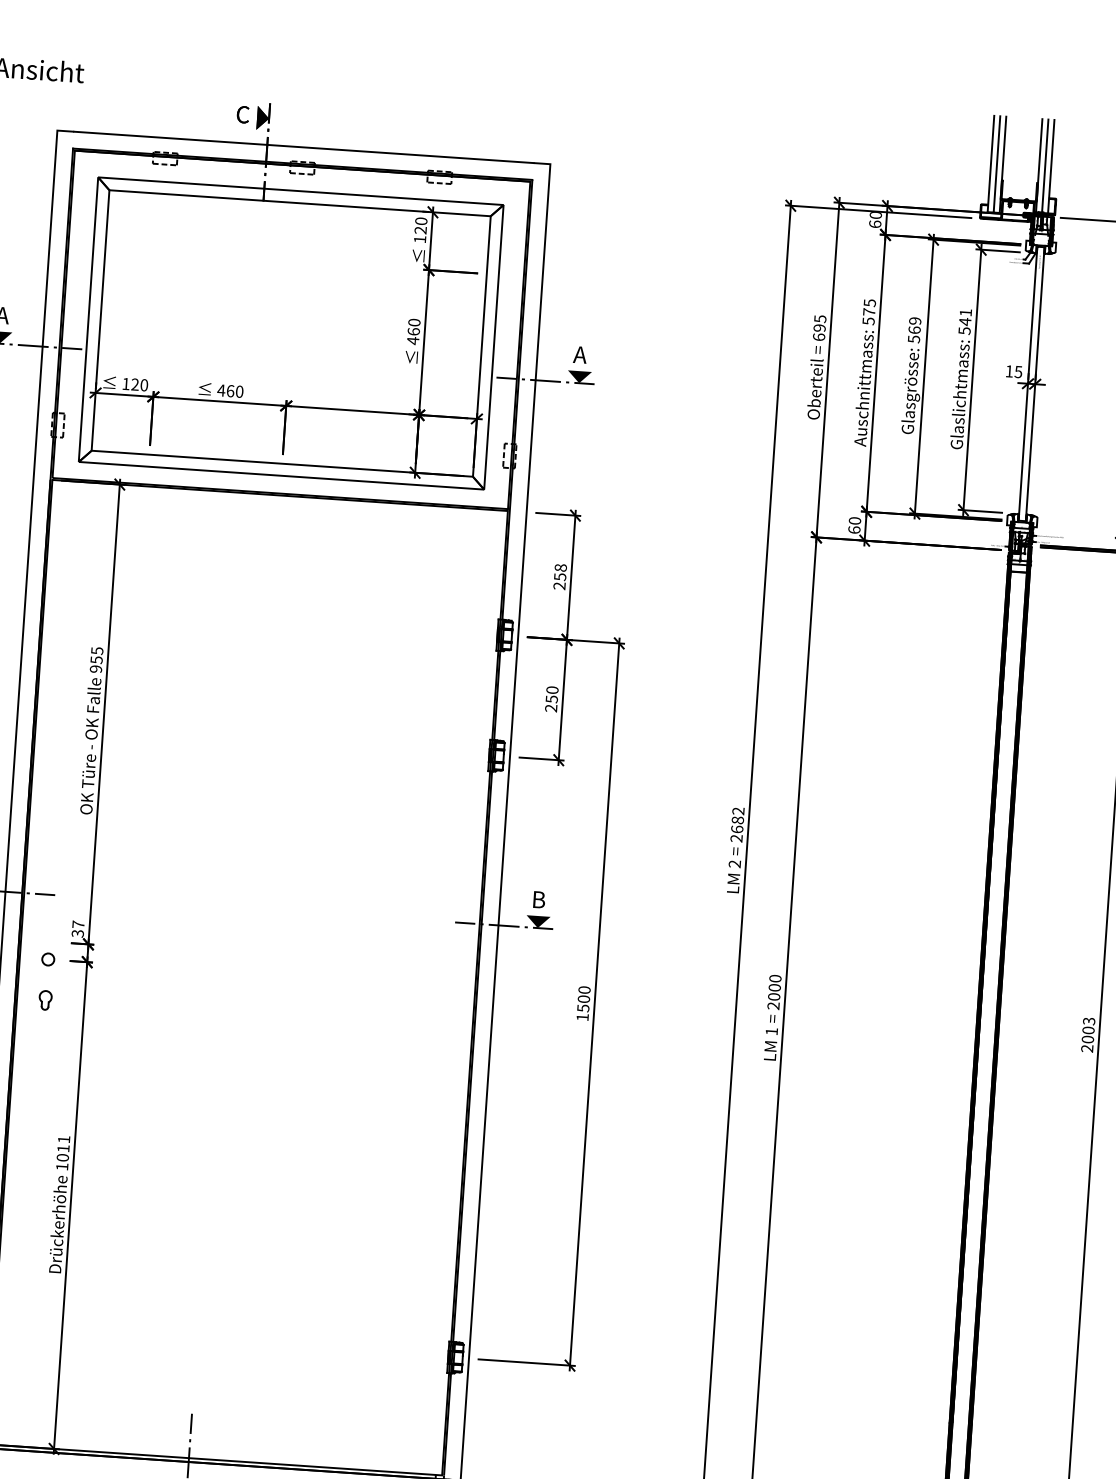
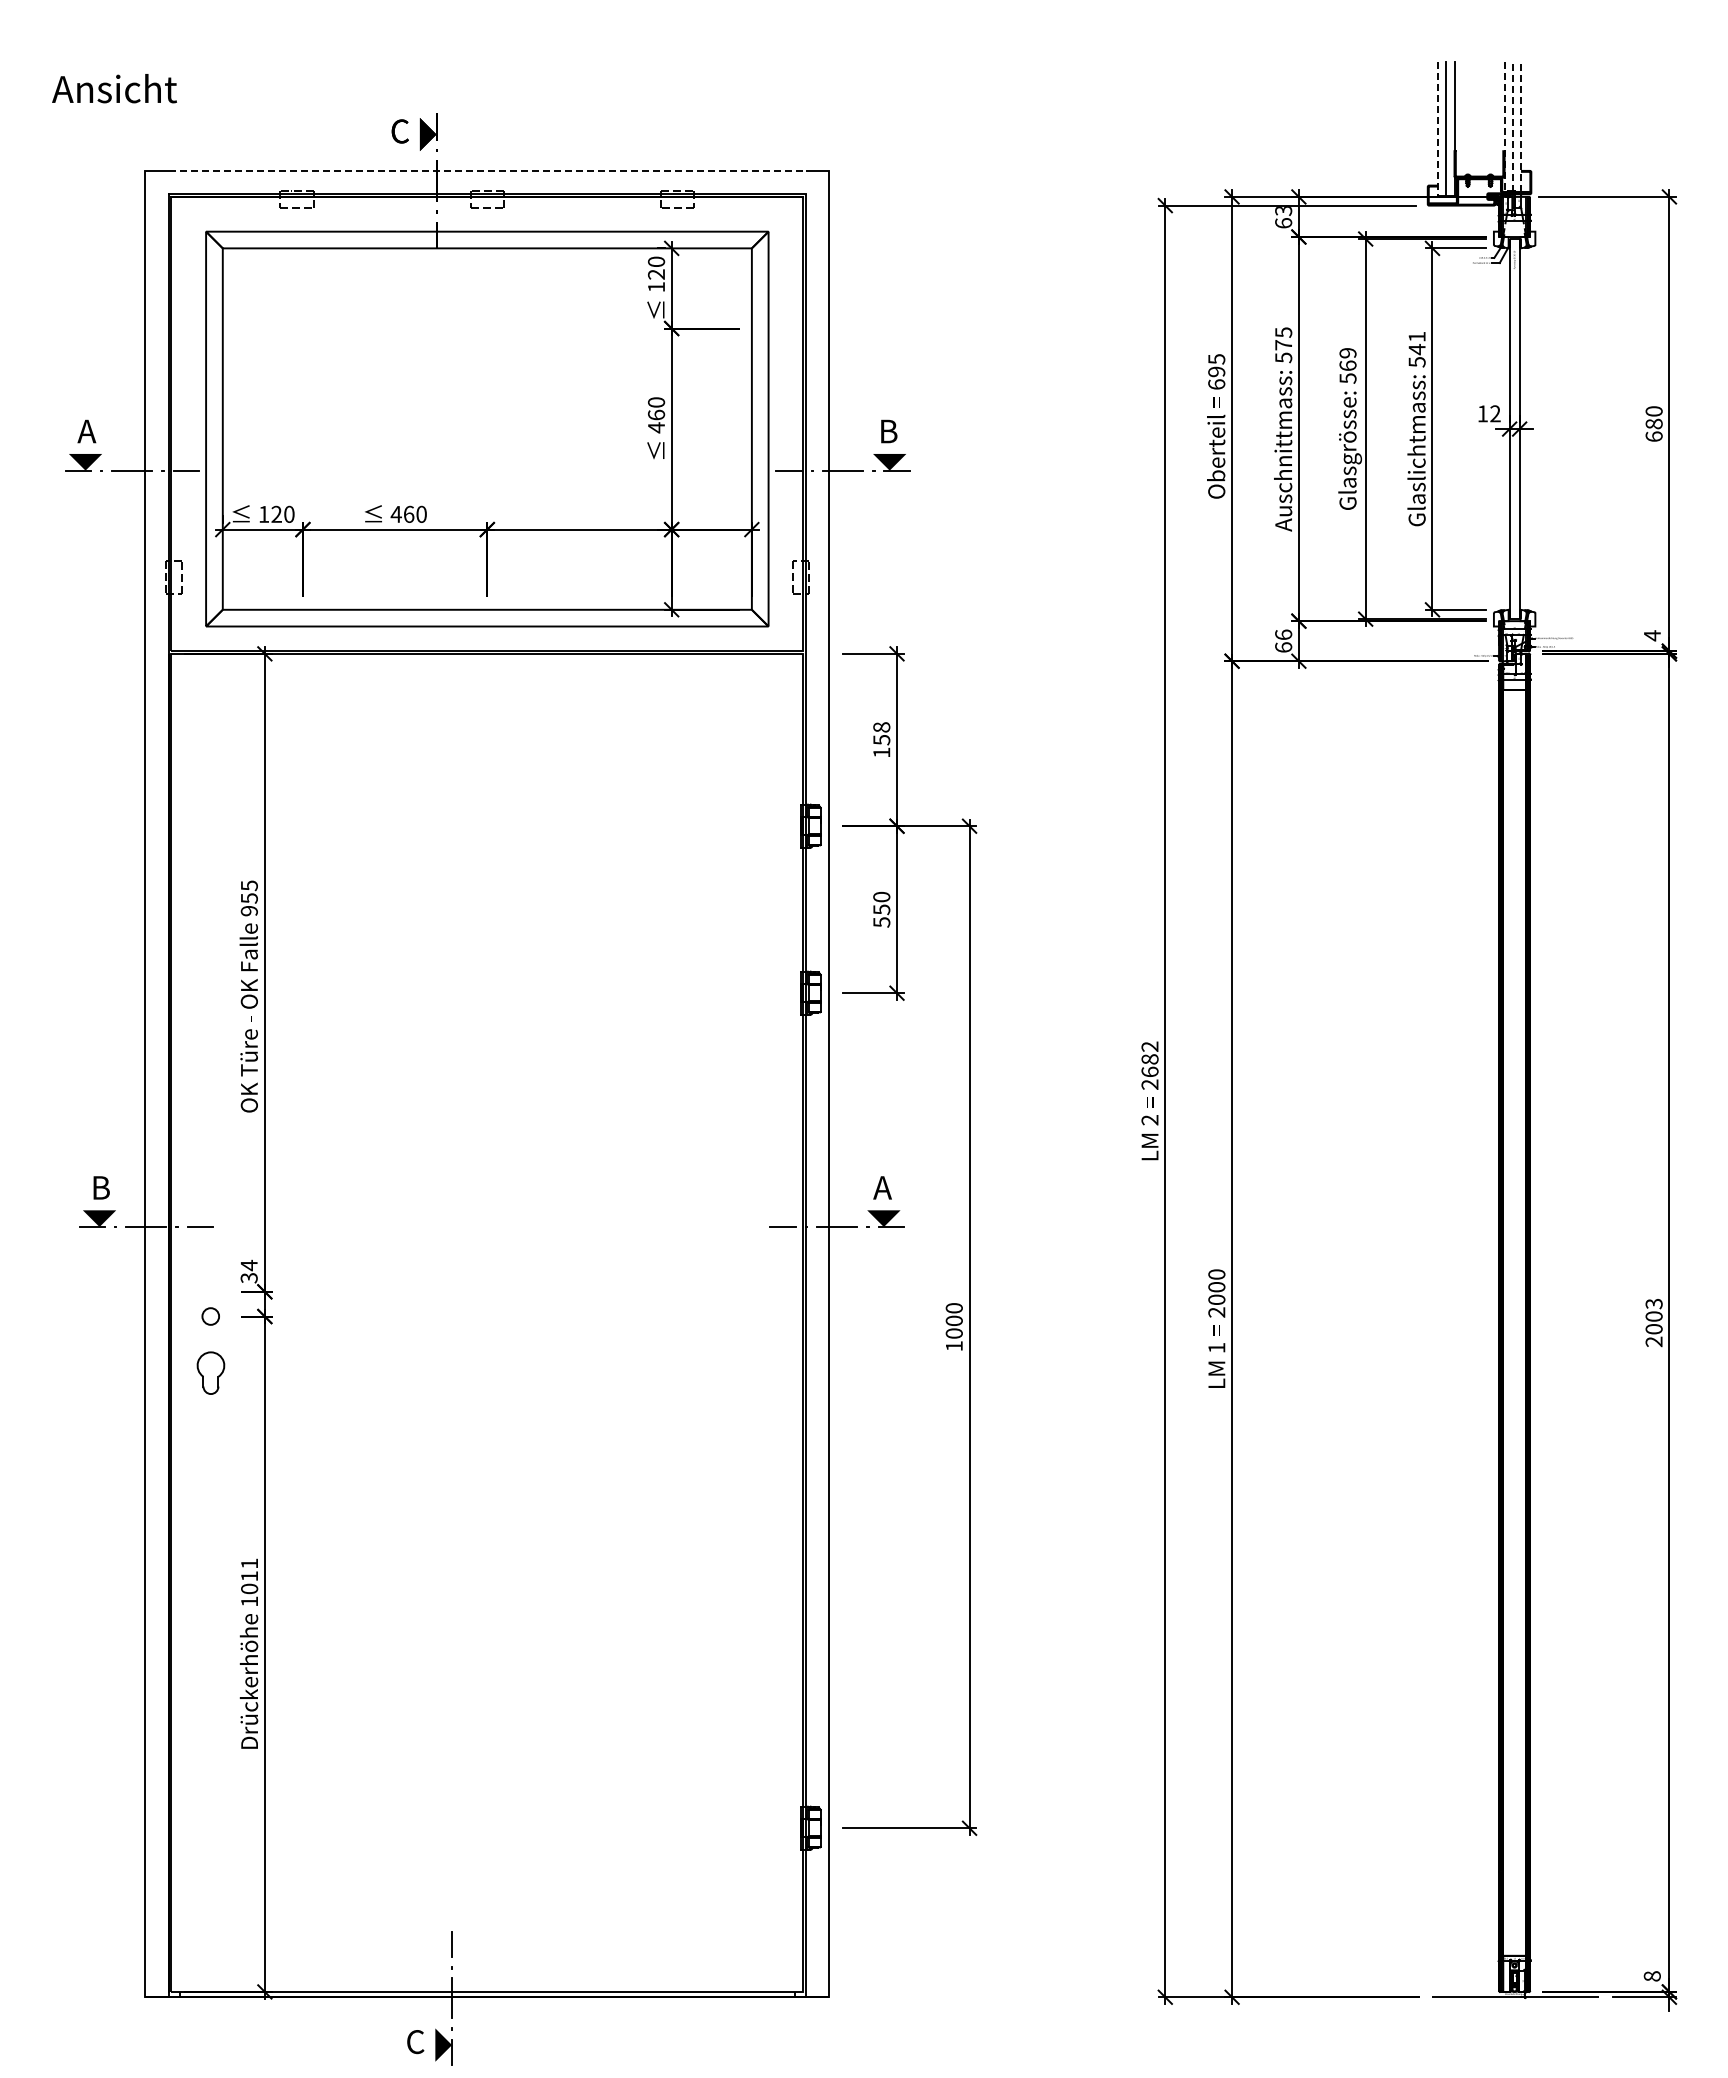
line: (304, 147) -> (487, 170), solid -> dashed
line: (990, 164) -> (1437, 129), solid -> dashed
line: (1039, 166) -> (1504, 127), solid -> dashed
line: (1044, 166) -> (1512, 127), solid -> dashed
line: (1051, 166) -> (1521, 127), solid -> dashed
text: (875, 215) -> (1283, 211), 60 -> 63
text: (580, 354) -> (888, 431), A -> B
text: (1018, 371) -> (1495, 413), 15 -> 12
text: (854, 520) -> (1283, 634), 60 -> 66
text: (559, 585) -> (881, 752), 258 -> 158
text: (551, 708) -> (881, 922), 250 -> 550
text: (538, 899) -> (882, 1187), B -> A
text: (77, 924) -> (248, 1265), 37 -> 34
part: (45, 1000) -> (210, 1373), size x1.6
text: (582, 1008) -> (953, 1333), 1500 -> 1000

